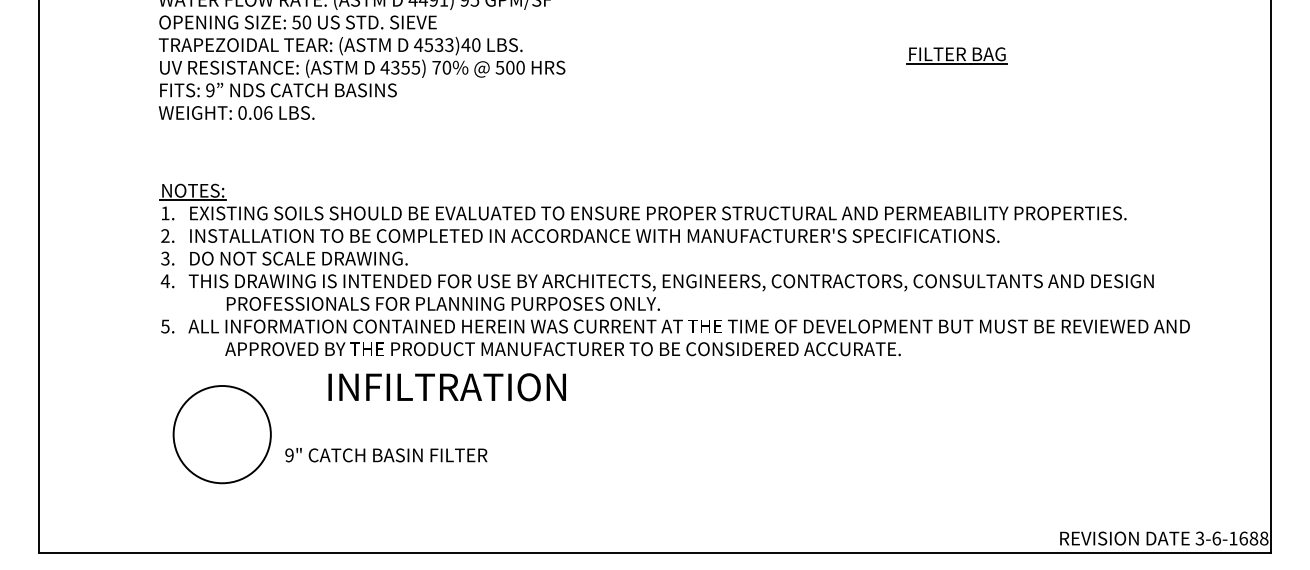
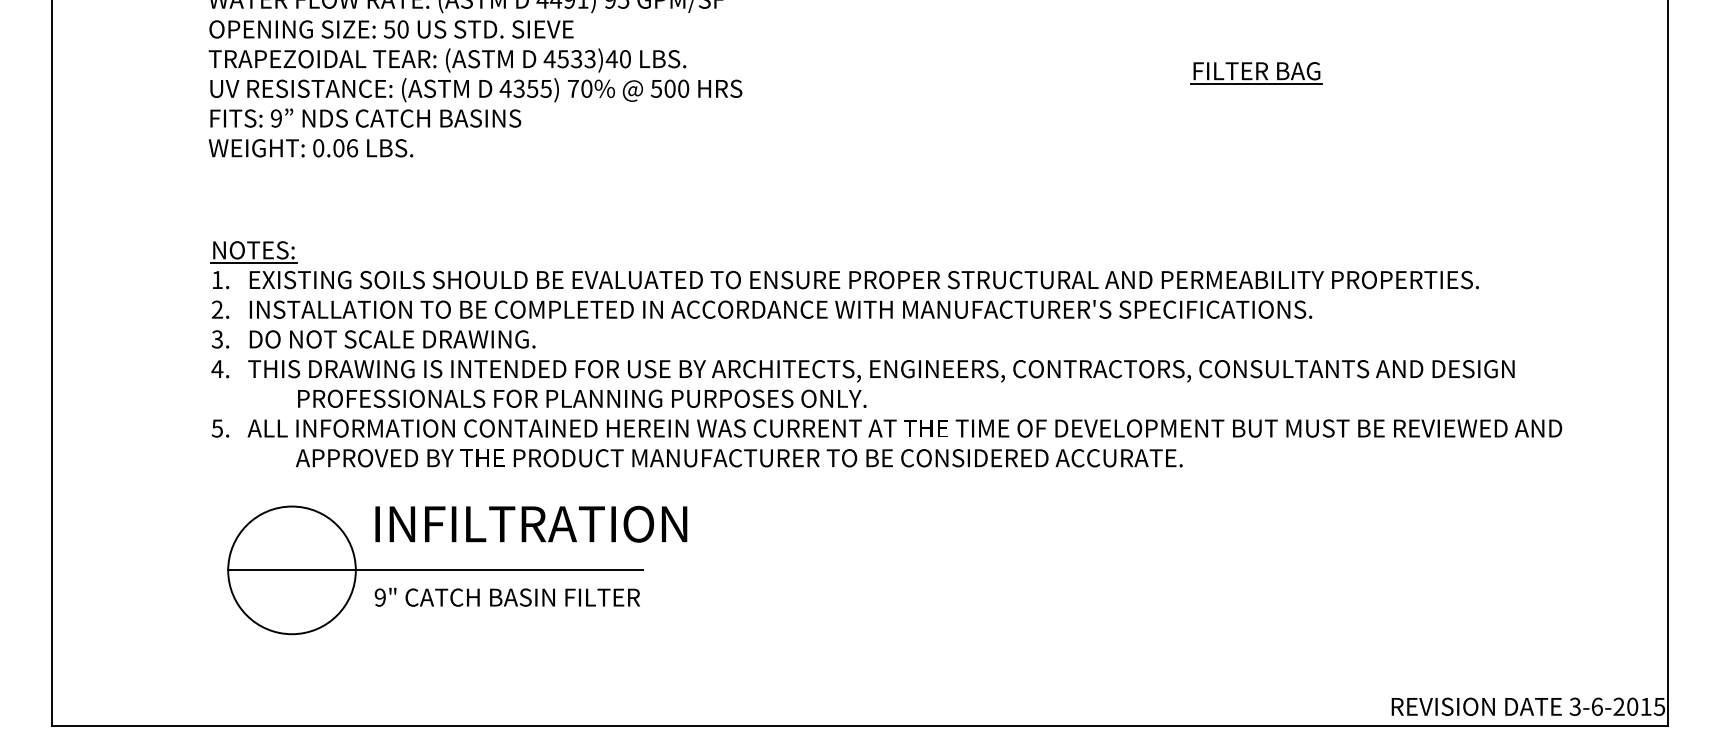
text: (447, 386) -> (531, 523), moved
line: (331, 434) -> (435, 570), added
text: (1248, 538) -> (1639, 706), 3-6-1688 -> 3-6-2015

